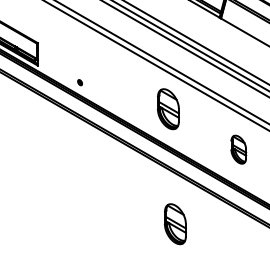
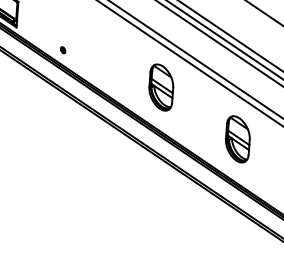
part: (238, 149) -> (237, 139), size x1.43
part: (175, 224) -> (159, 219), removed

